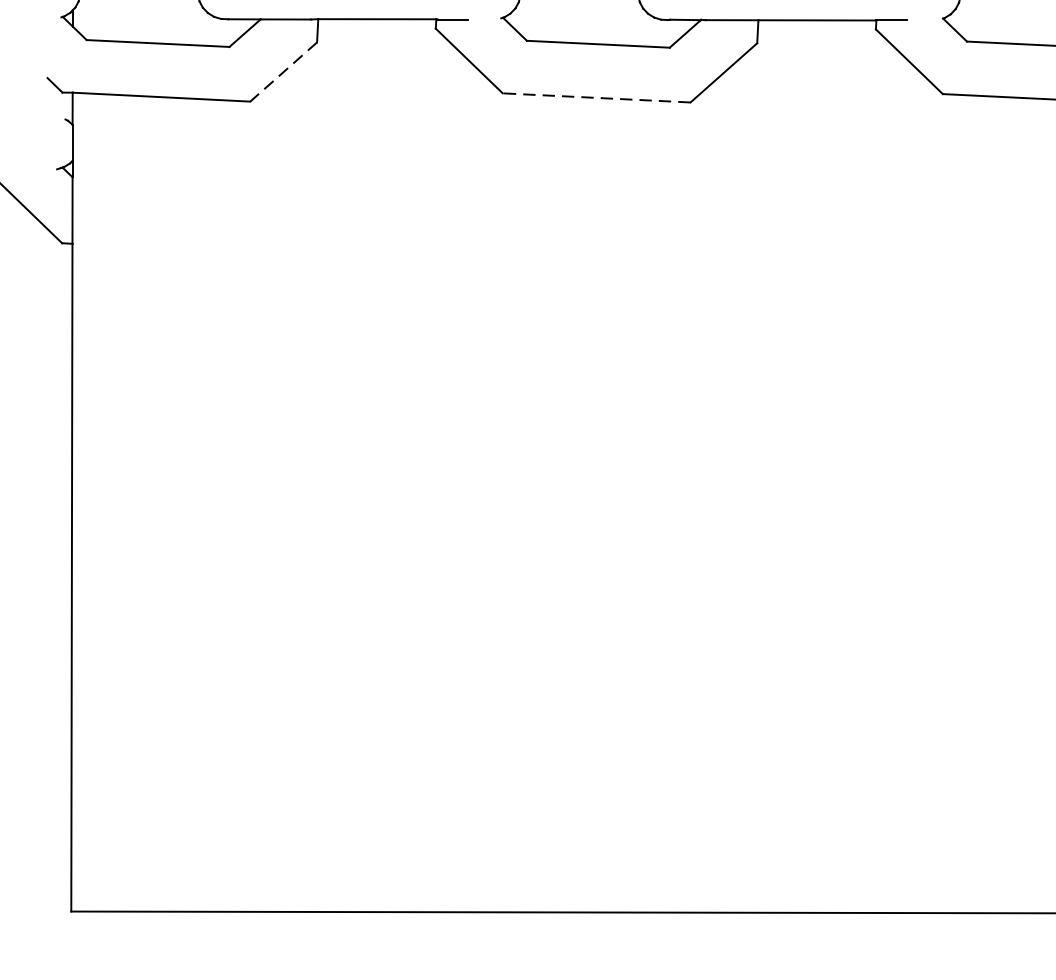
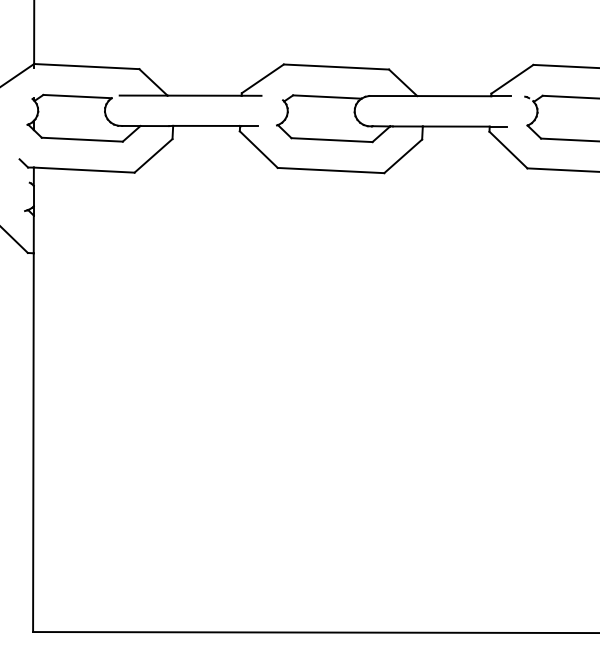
line: (283, 73) -> (153, 156), dashed -> solid
line: (595, 97) -> (330, 170), dashed -> solid

